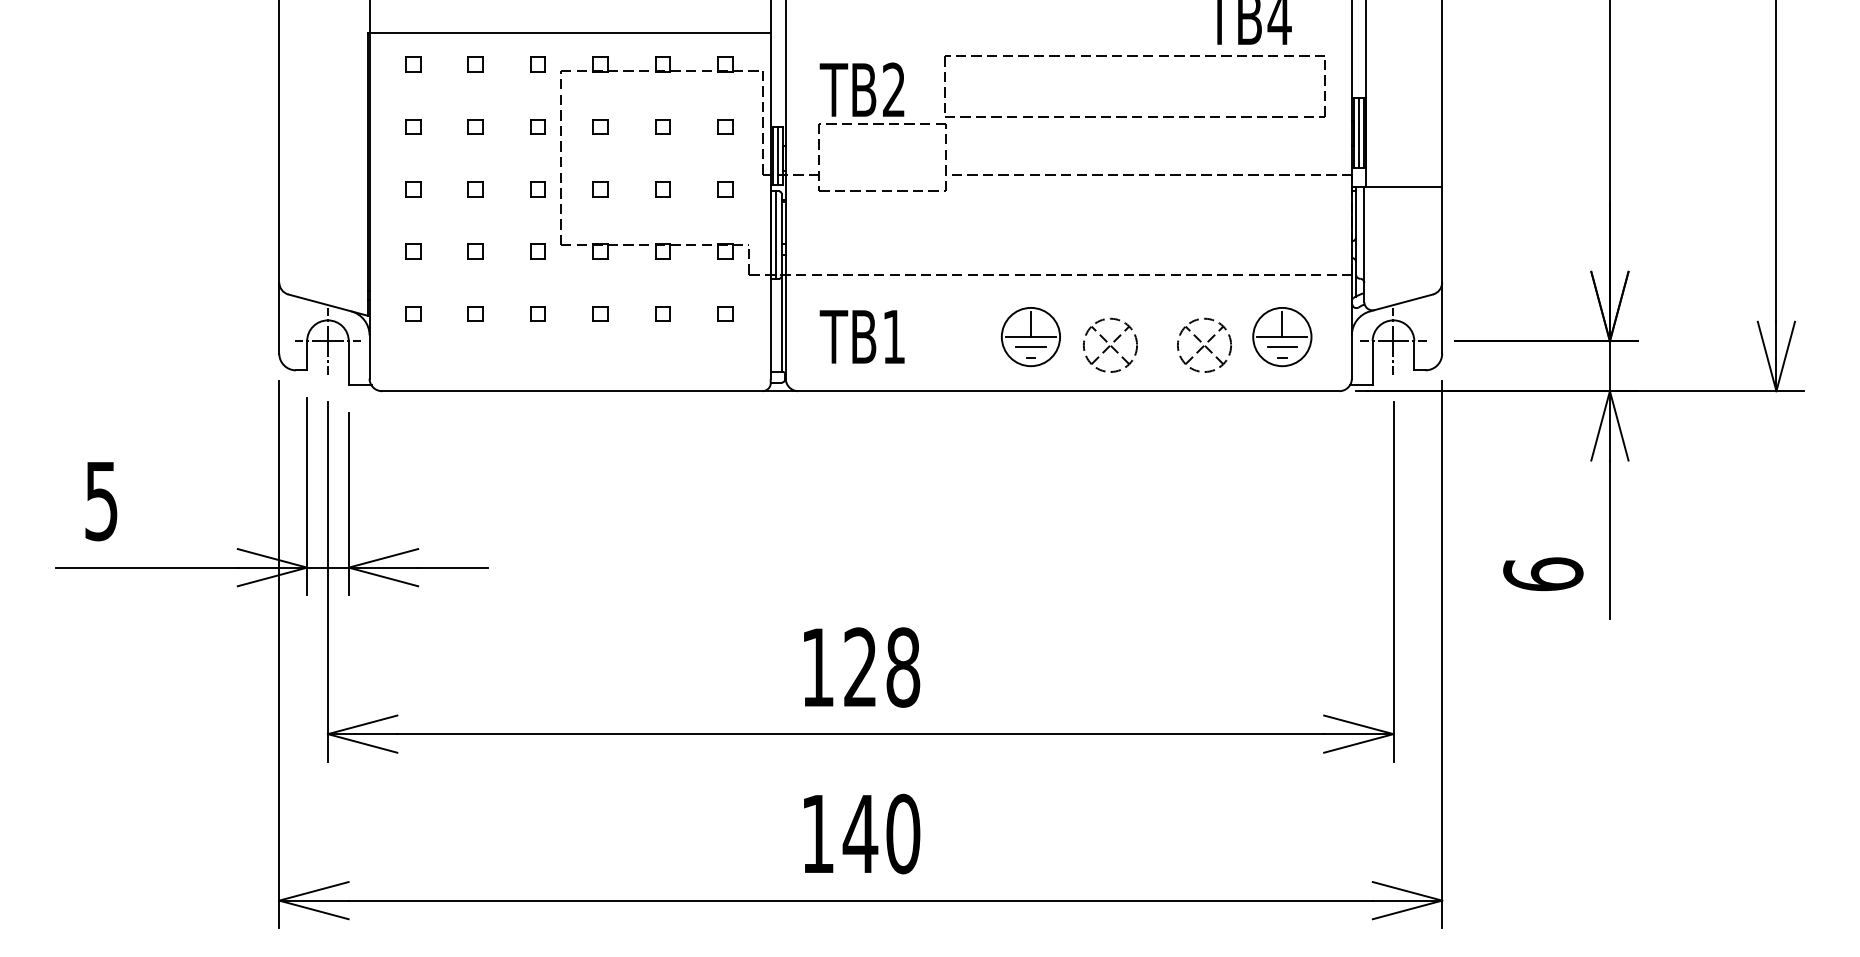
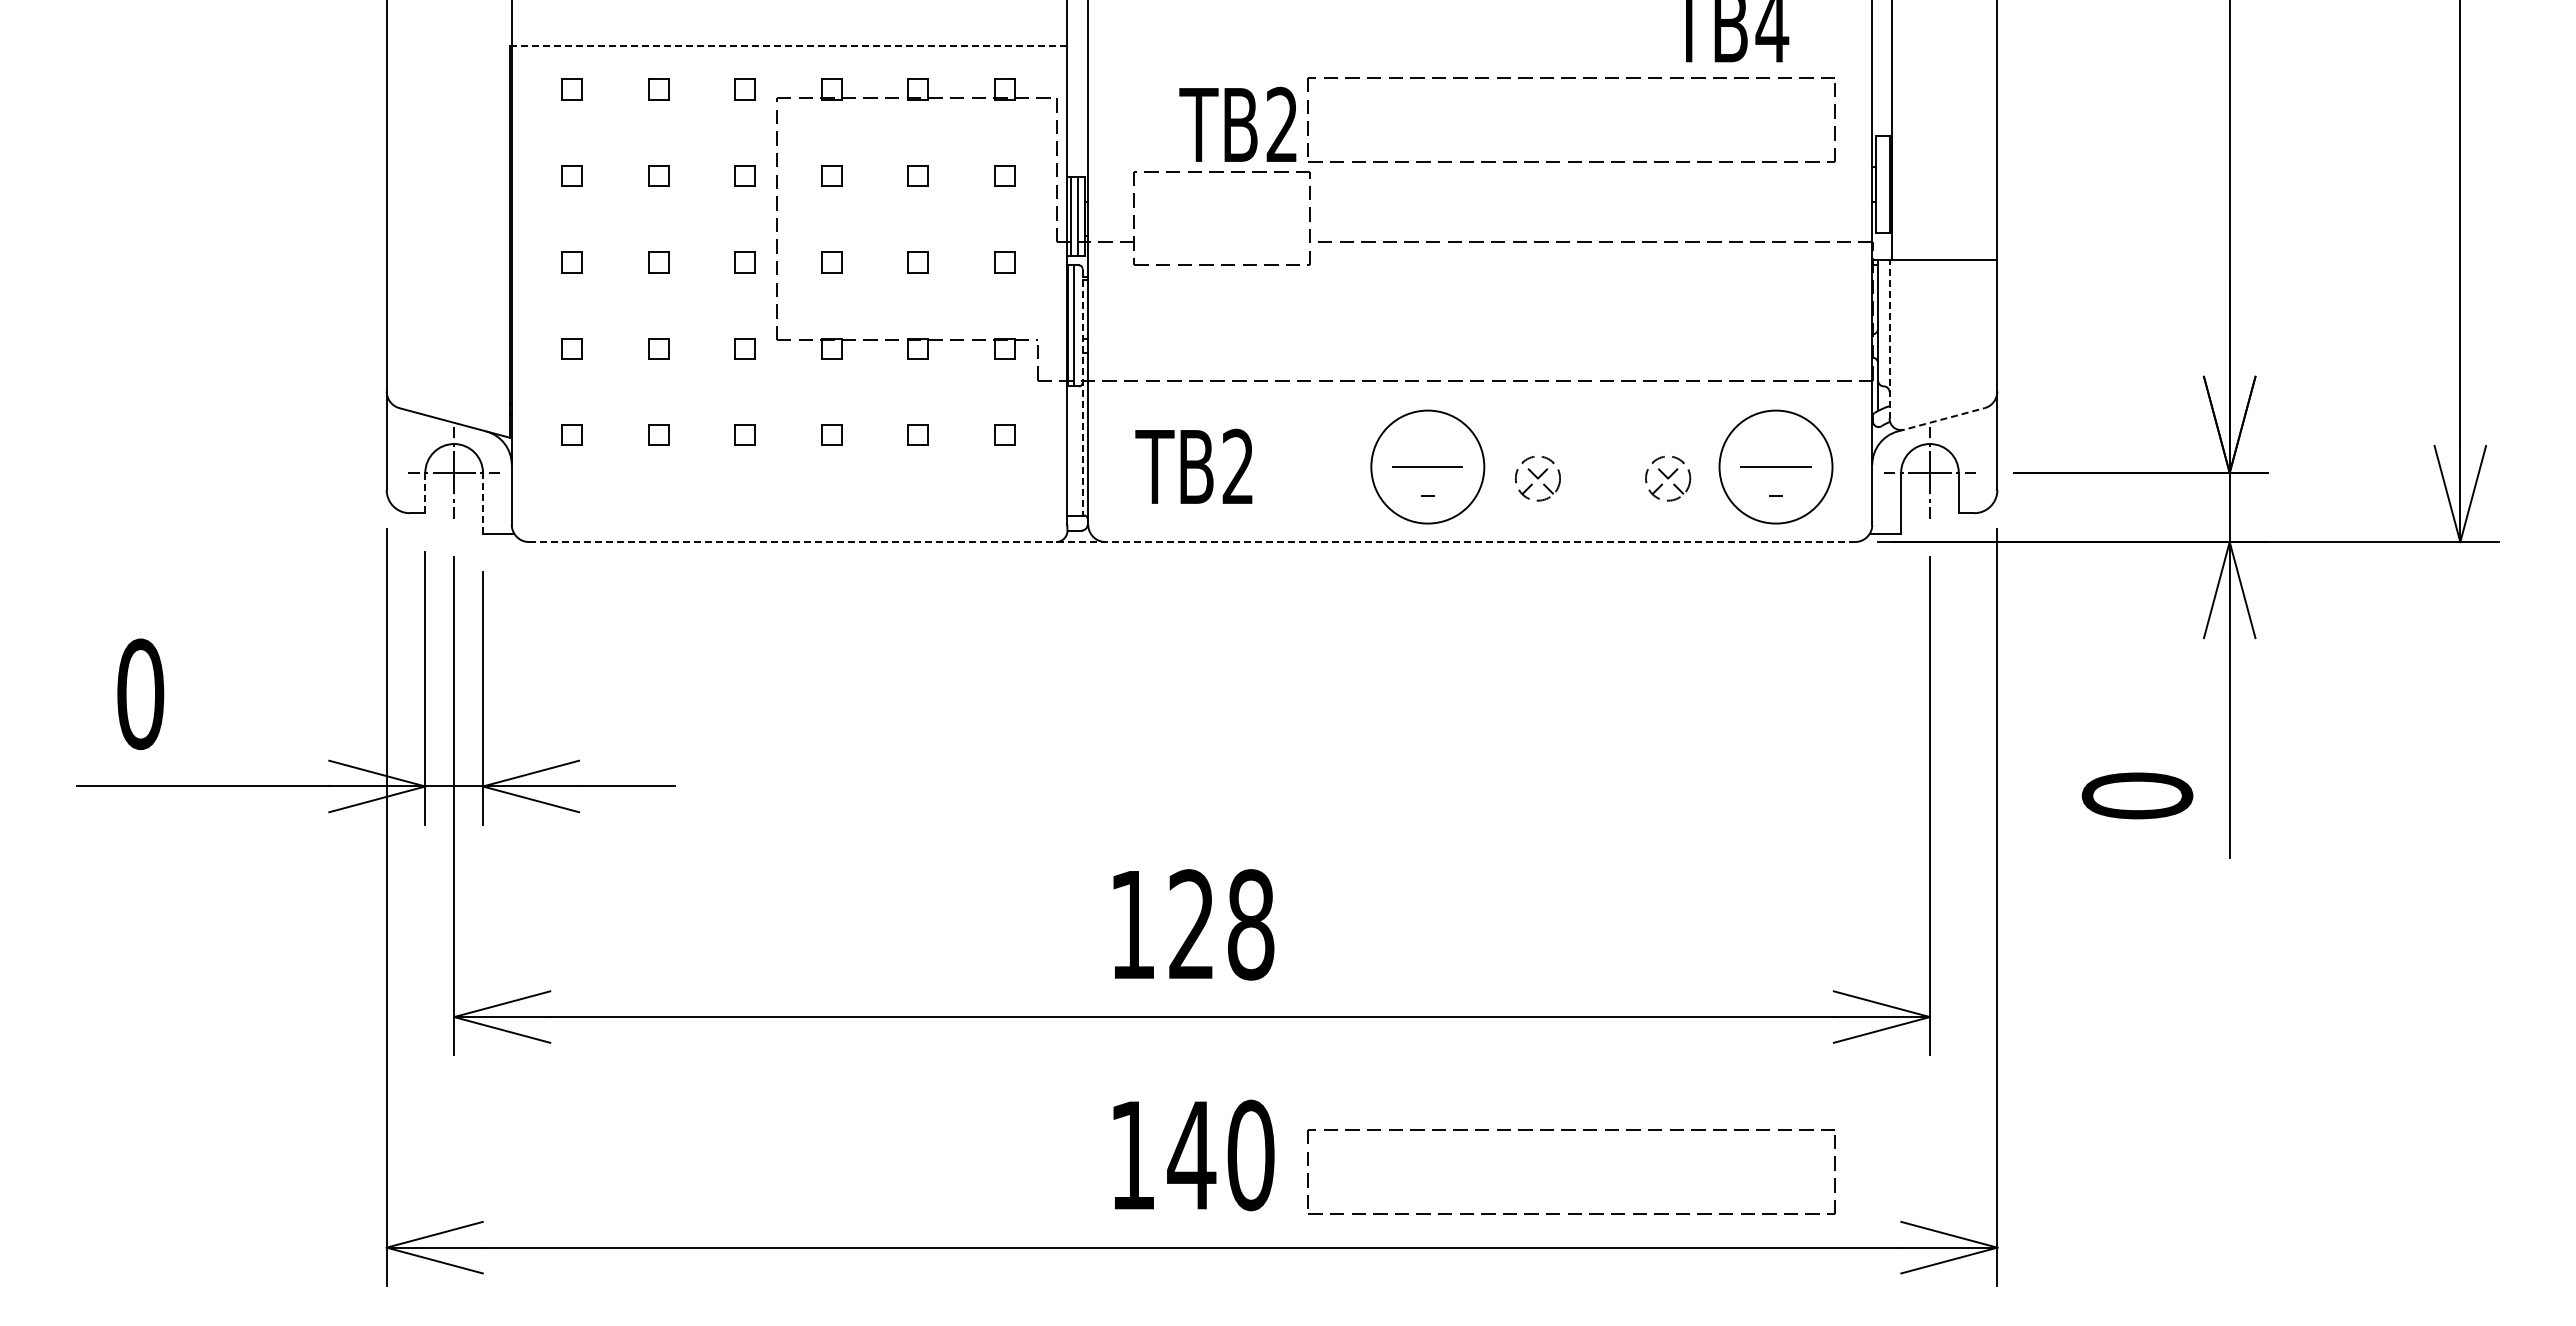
line: (569, 33) -> (788, 46), solid -> dashed
text: (861, 88) -> (1237, 123), moved
line: (1359, 133) -> (1882, 184), removed
line: (1364, 244) -> (1889, 339), solid -> dashed
line: (781, 283) -> (1082, 392), solid -> dashed
line: (1401, 302) -> (1941, 419), solid -> dashed
line: (1030, 324) -> (1427, 449), removed
line: (1282, 324) -> (1776, 449), removed
text: (893, 335) -> (1237, 465), TB1 -> TB2
circle: (1030, 336) -> (1427, 466), size x1.4
circle: (1281, 336) -> (1775, 466), size x1.4
part: (1110, 345) -> (1537, 478), size x0.6
part: (1203, 345) -> (1667, 478), size x0.6
line: (1030, 347) -> (1427, 481), removed
line: (1281, 347) -> (1775, 481), removed
line: (307, 355) -> (425, 492), solid -> dashed
line: (348, 363) -> (482, 503), solid -> dashed
line: (861, 391) -> (1192, 542), solid -> dashed
text: (101, 501) -> (140, 694), 5 -> 0
text: (1543, 574) -> (2137, 795), 6 -> 0
part: (1134, 816) -> (1571, 1130), added

